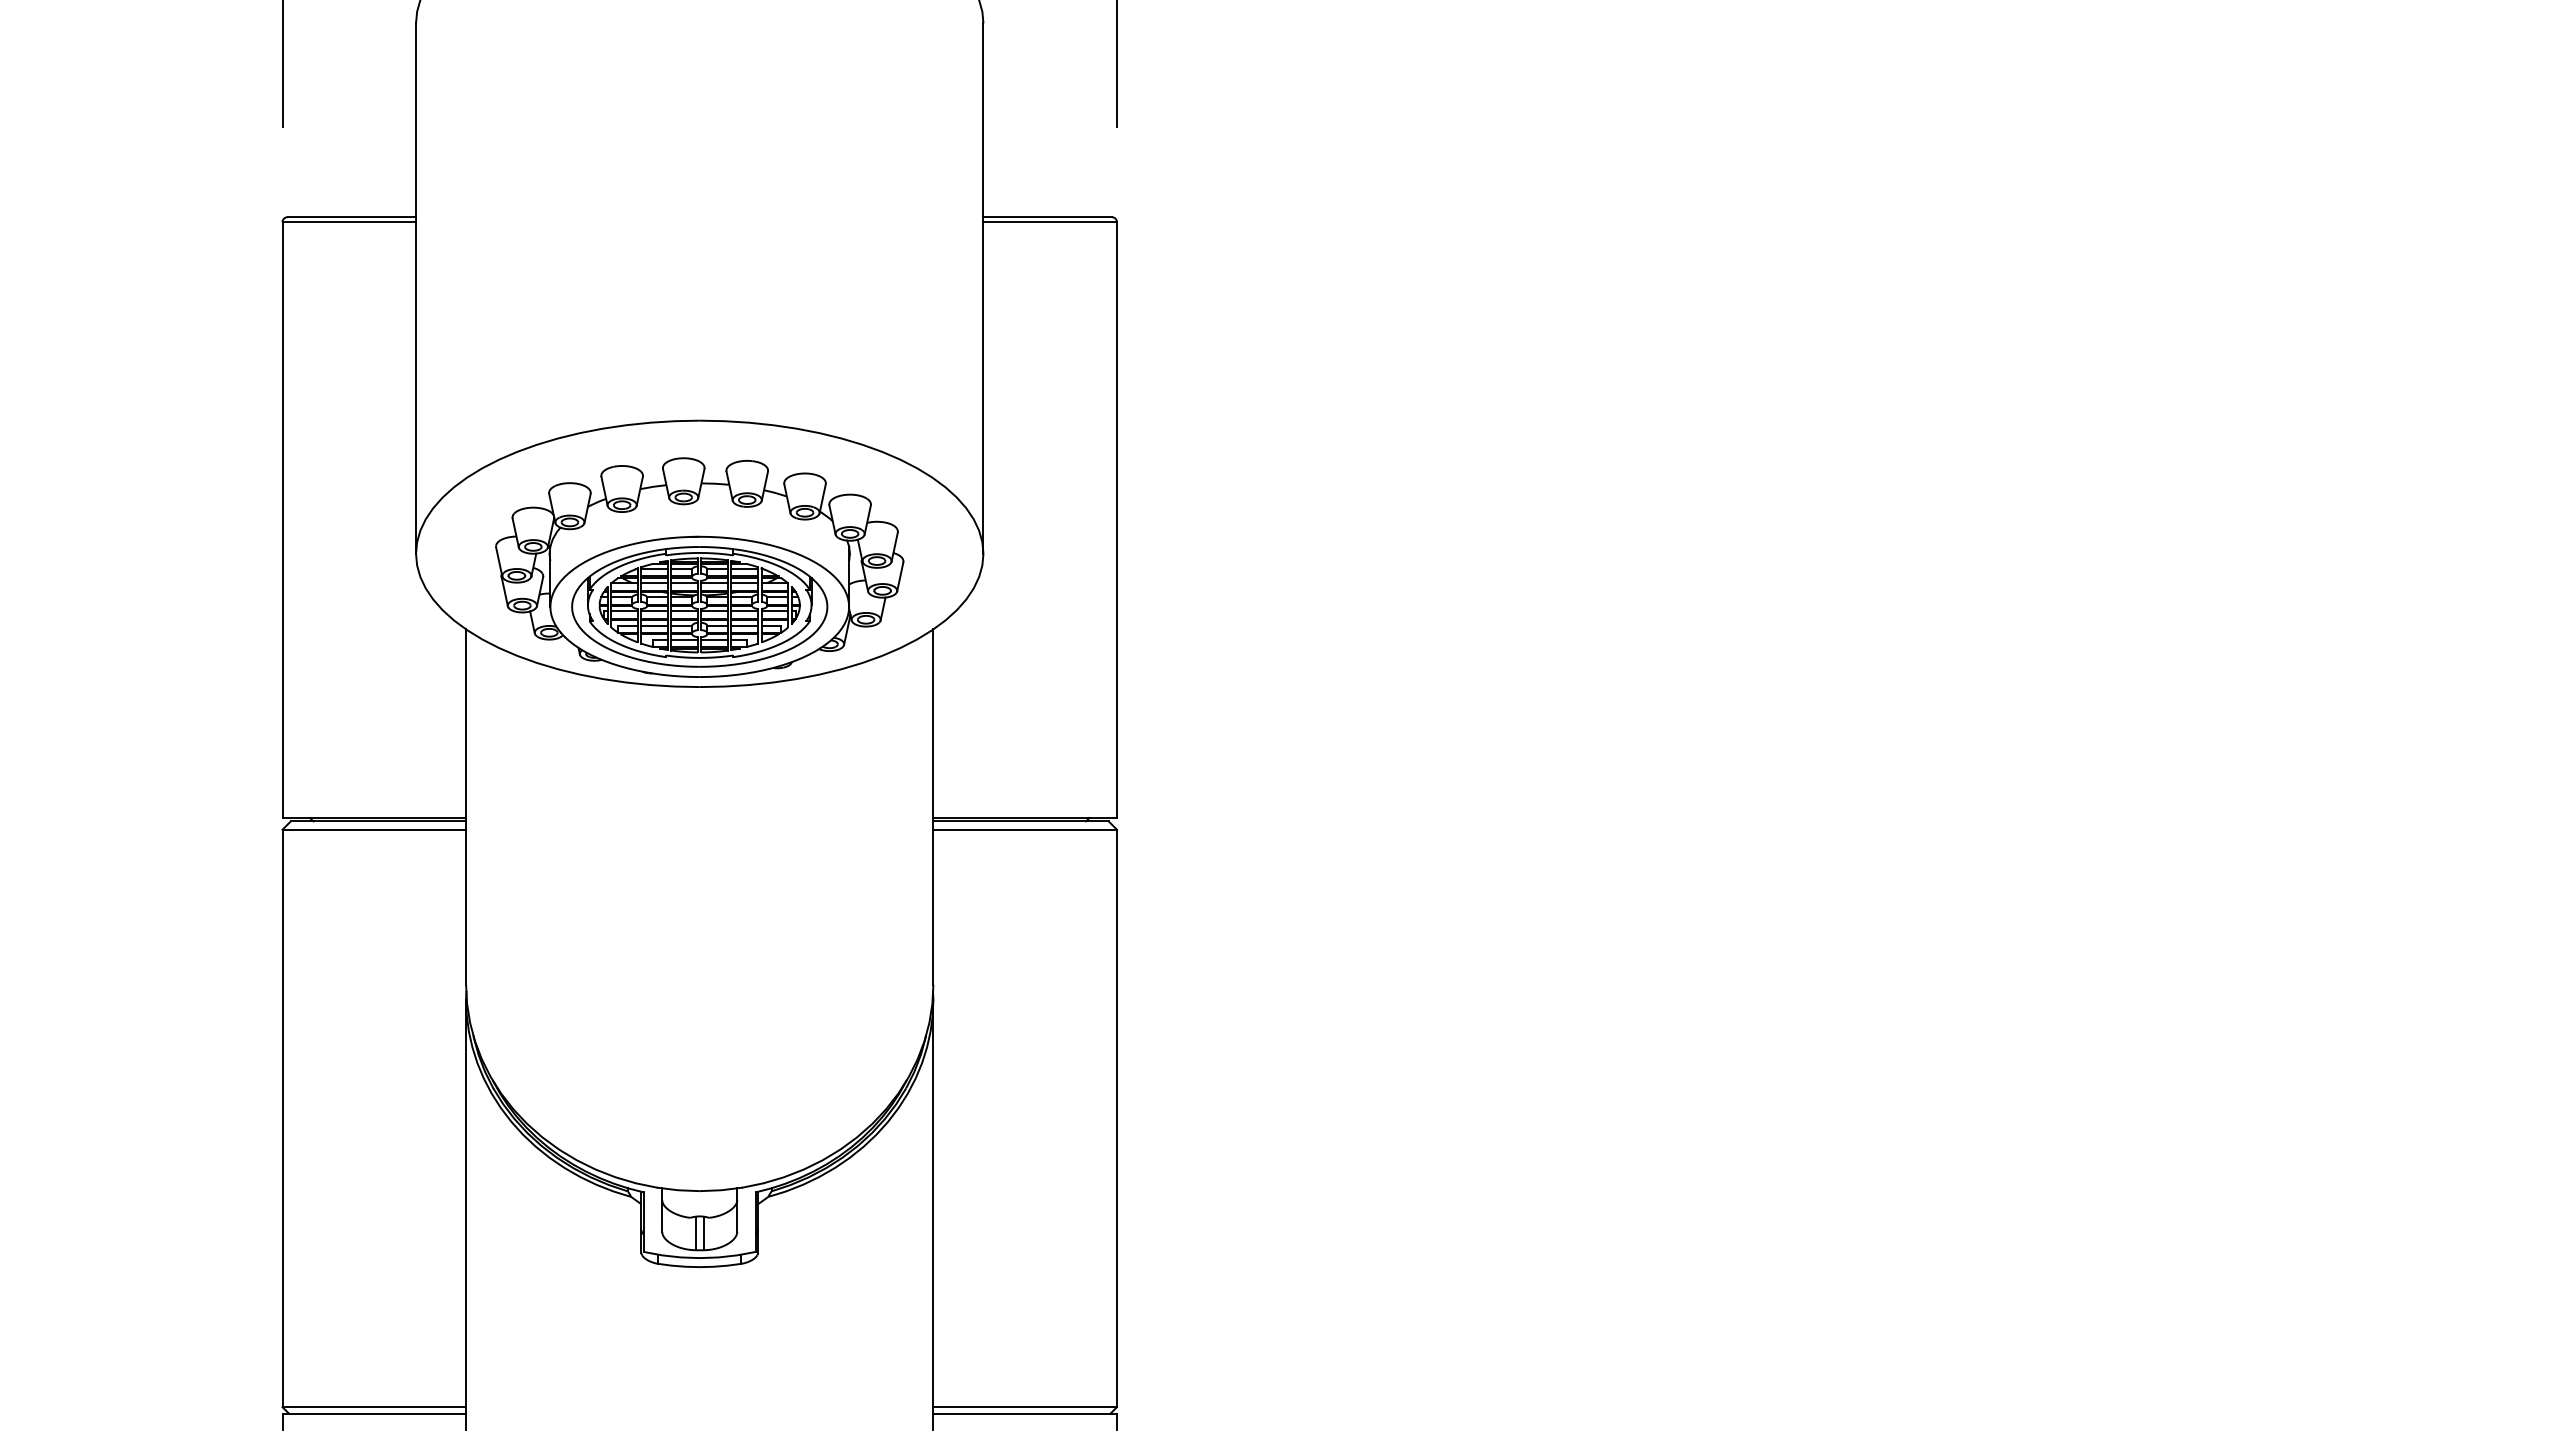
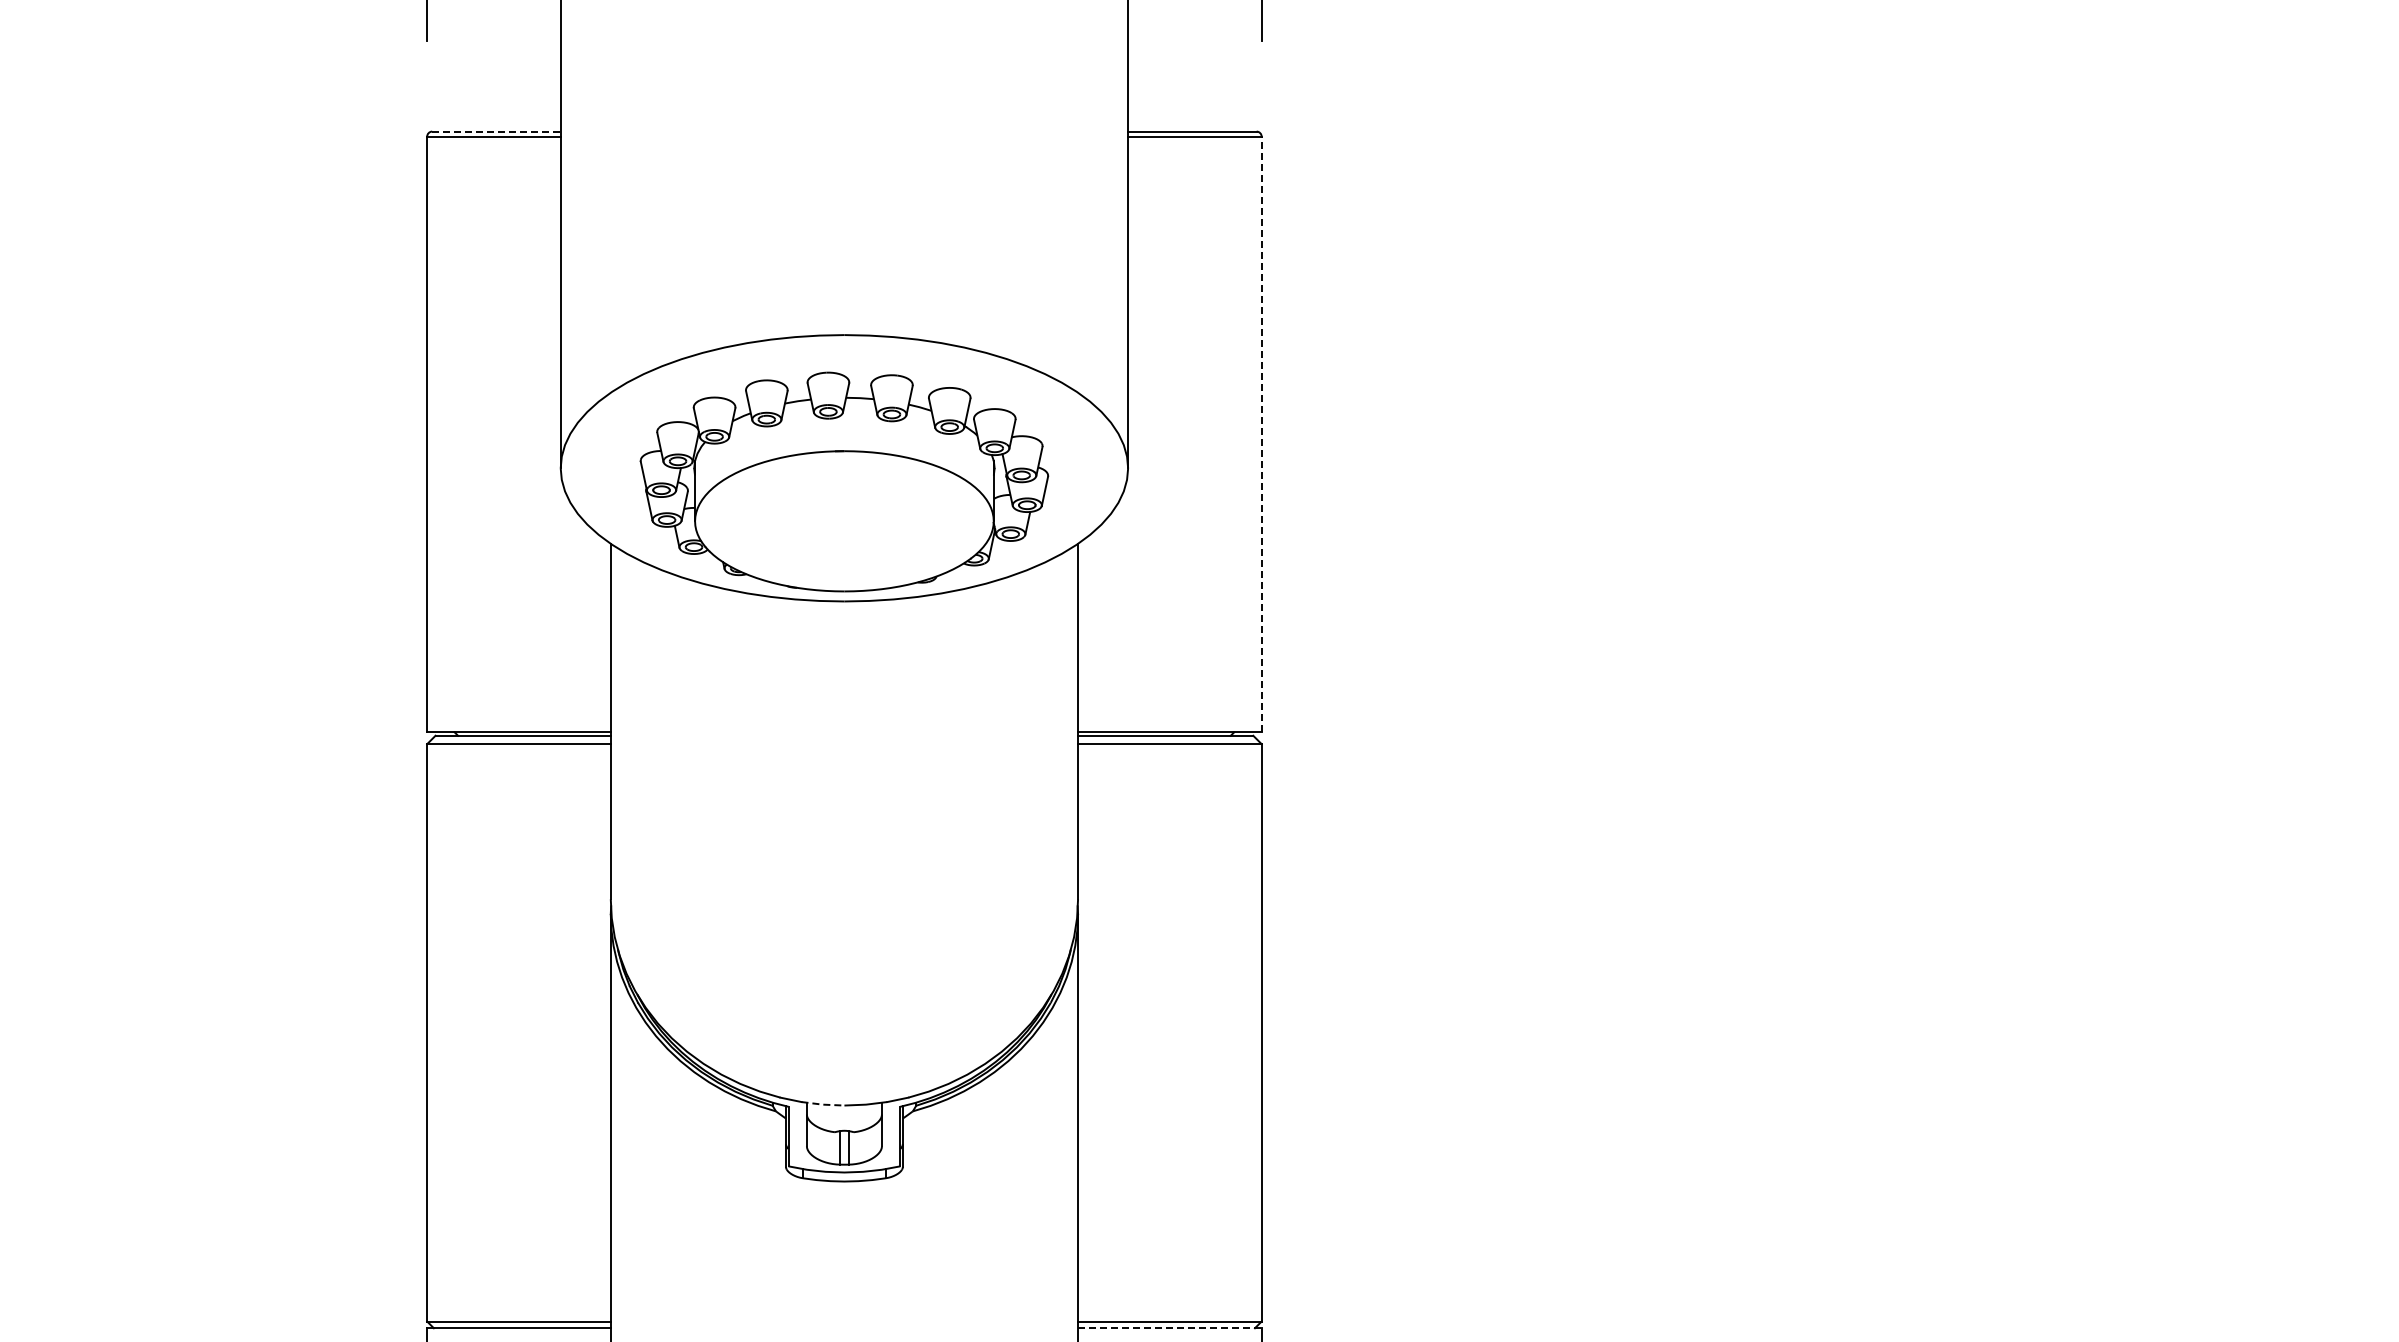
line: (352, 217) -> (497, 131), solid -> dashed
line: (1116, 520) -> (1261, 434), solid -> dashed
part: (699, 606) -> (844, 520), removed
line: (678, 1190) -> (823, 1104), solid -> dashed
line: (1025, 1413) -> (1170, 1327), solid -> dashed

